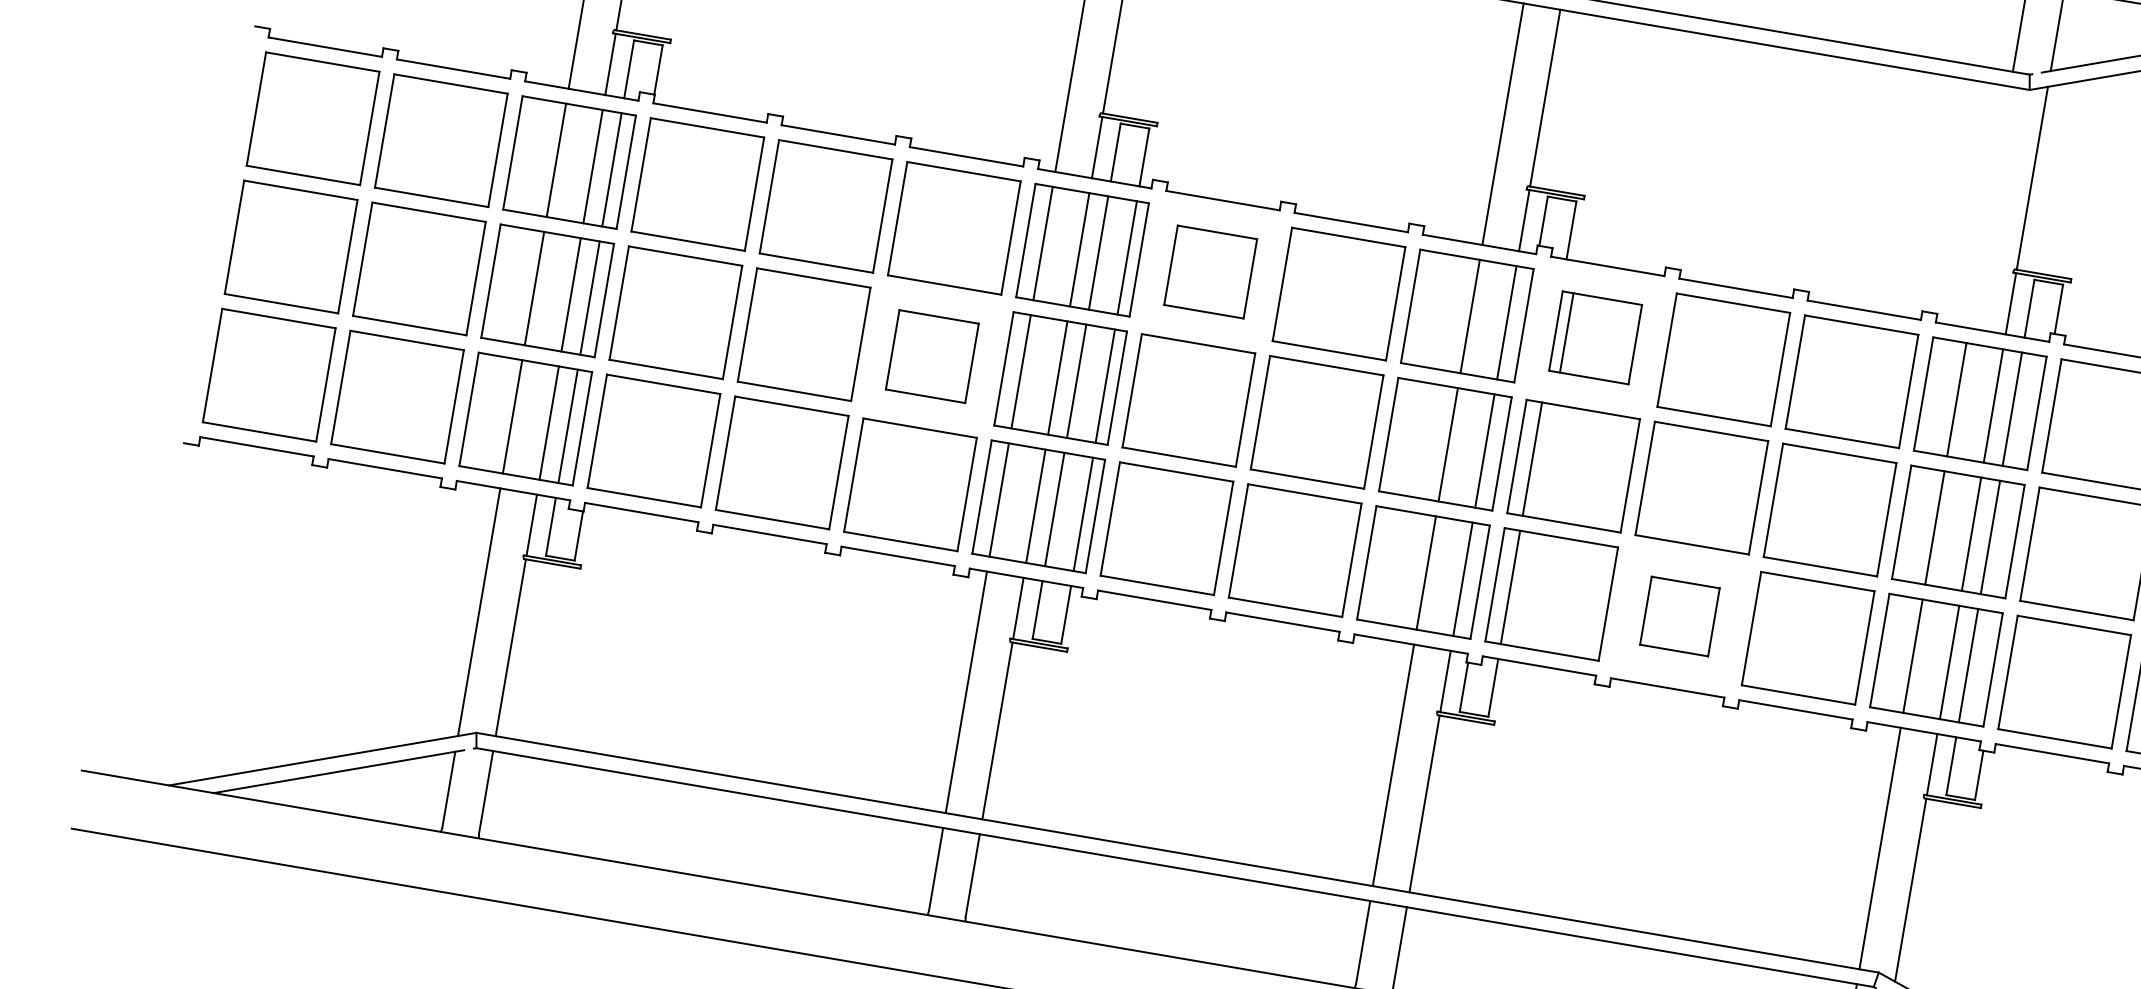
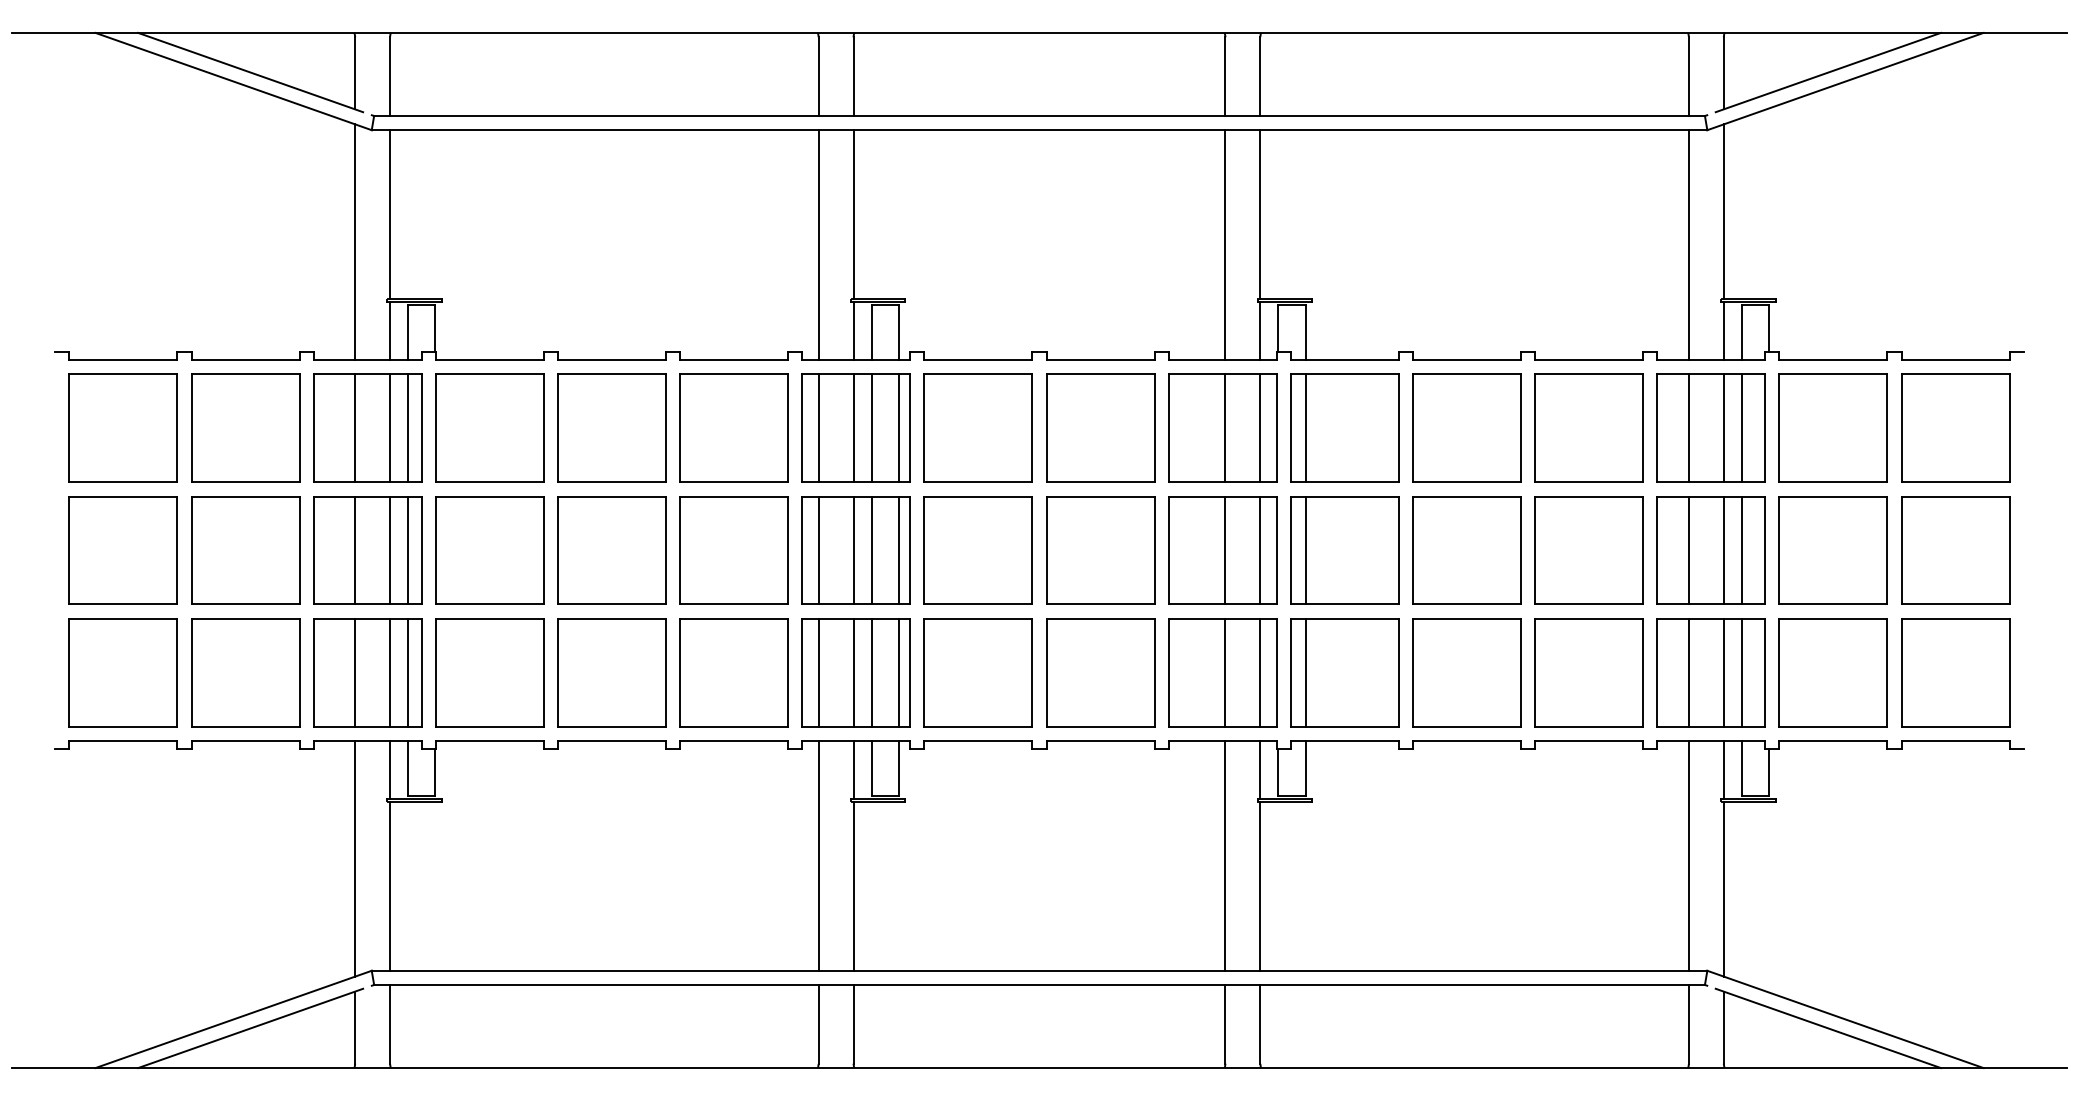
line: (1989, 207) -> (1688, 245), added
part: (1209, 271) -> (977, 427), size x1.43
part: (1595, 337) -> (1344, 427), size x1.43
part: (931, 356) -> (733, 550), size x1.43
part: (1679, 616) -> (1466, 672), size x1.67

